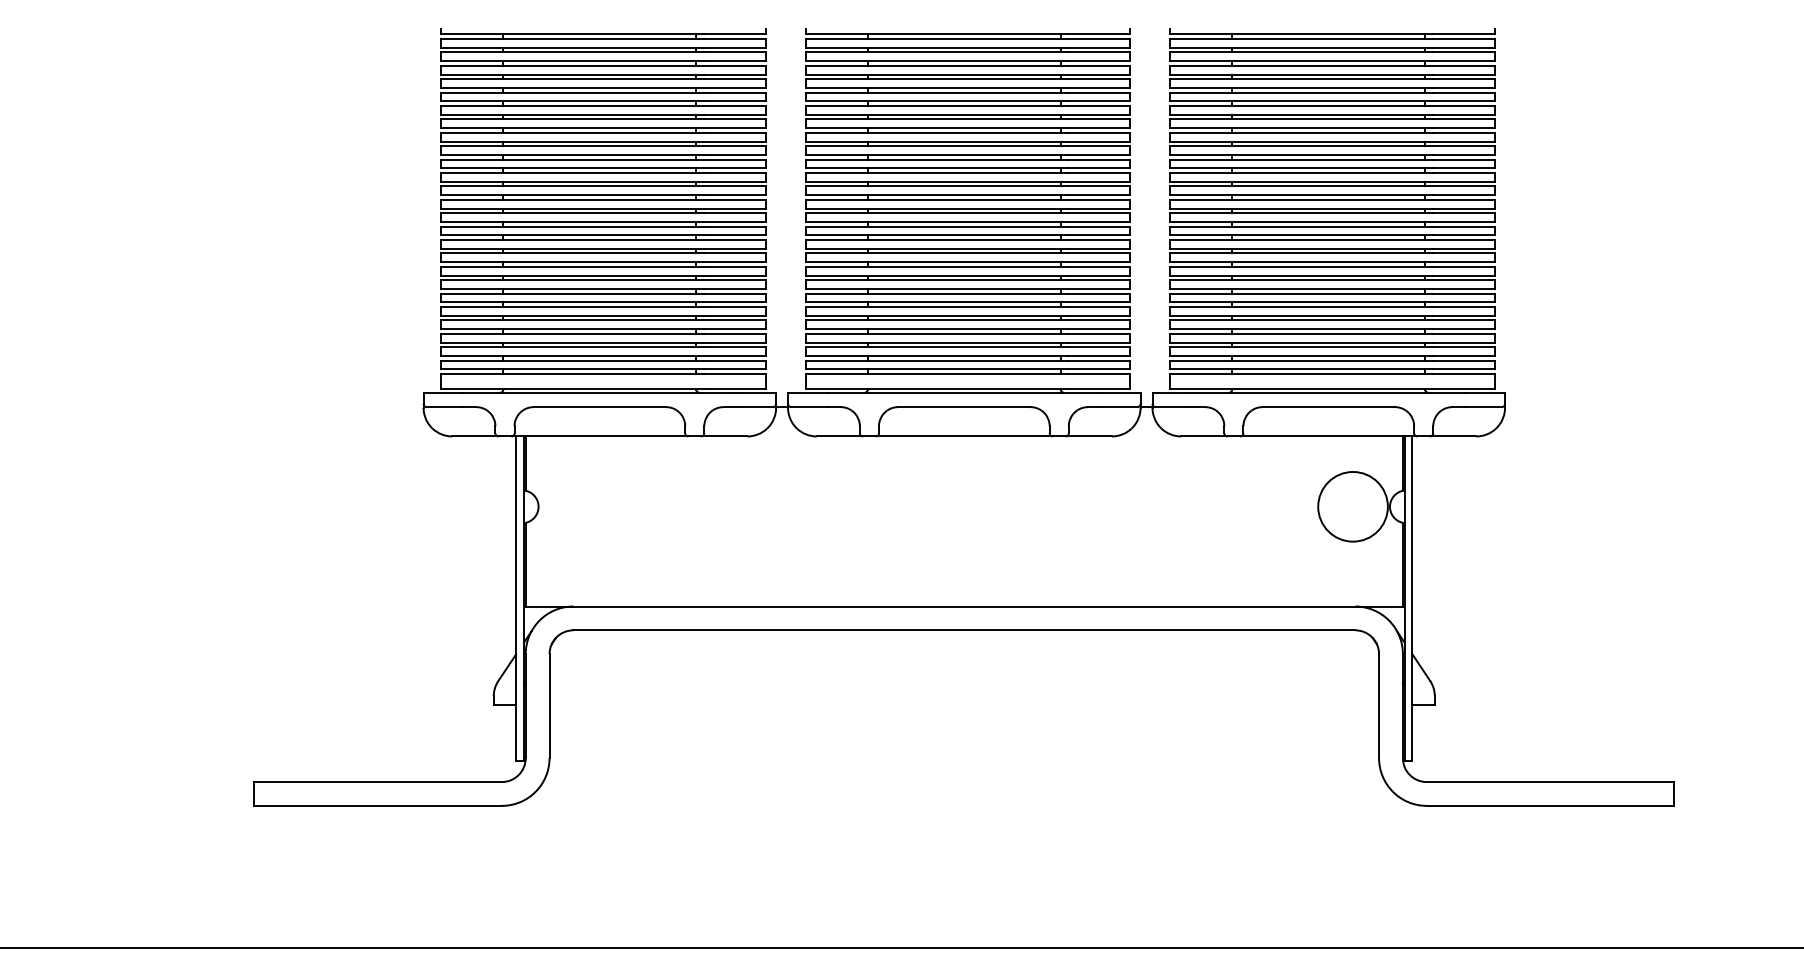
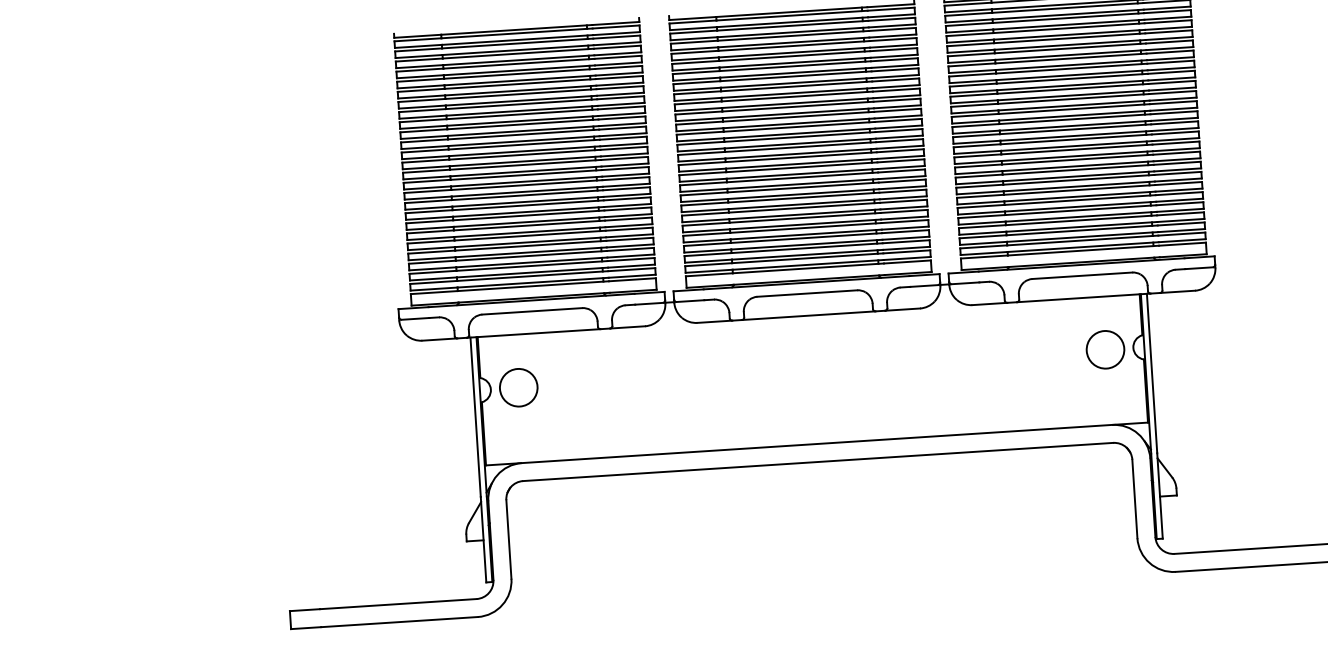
circle: (575, 506) -> (518, 387), added
circle: (1352, 506) -> (1105, 349), size x0.71

